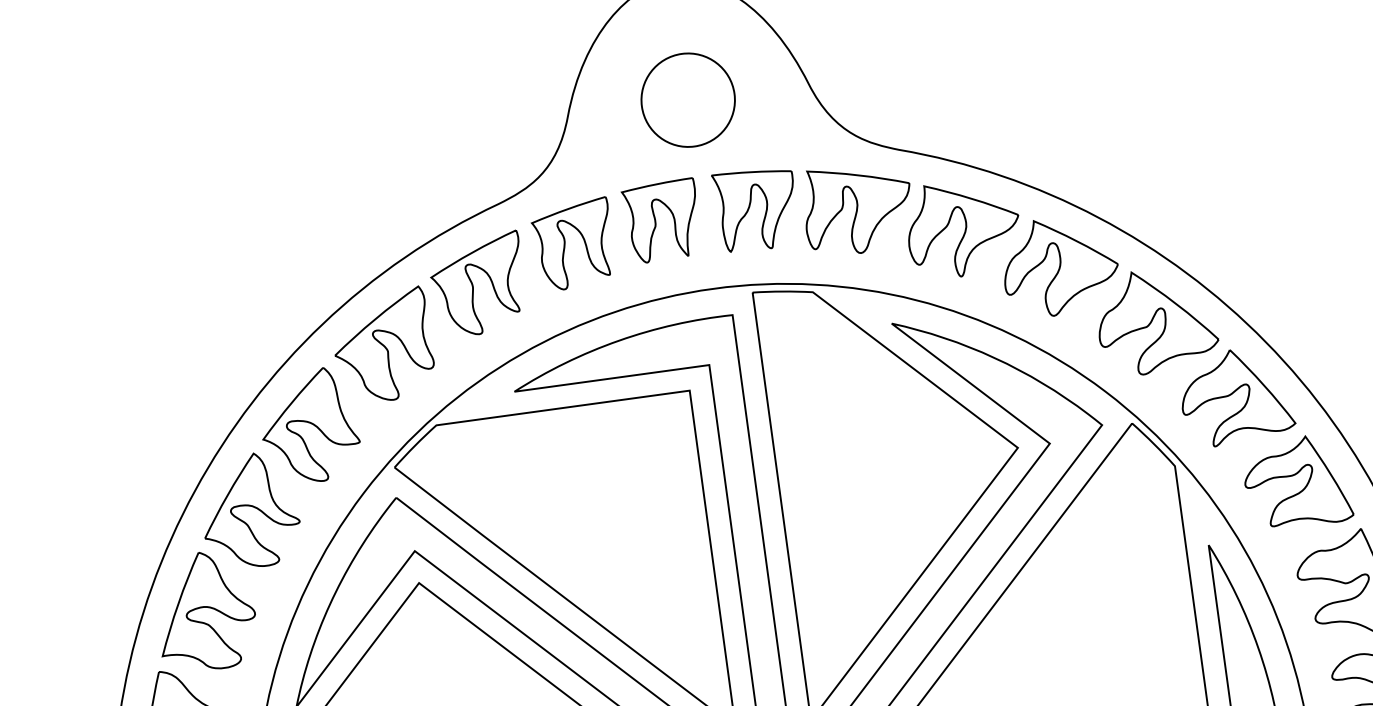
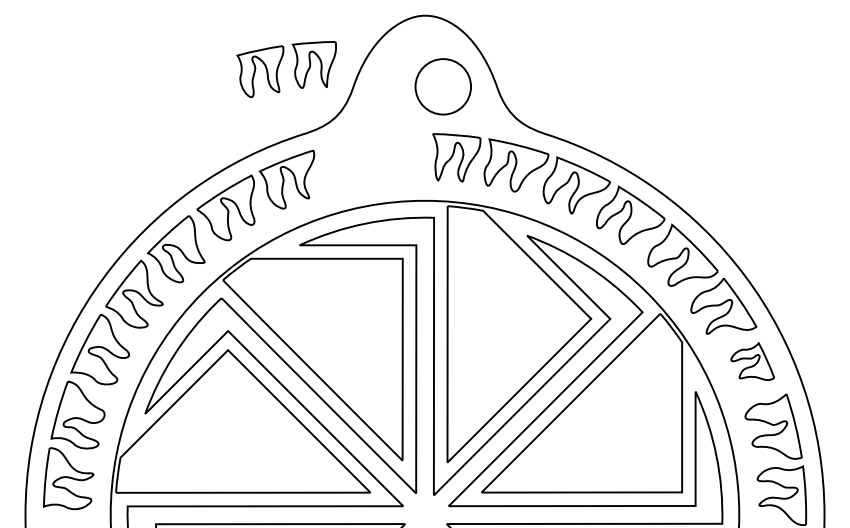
part: (686, 99) -> (442, 86), moved
part: (604, 231) -> (279, 66), moved
part: (1296, 482) -> (752, 361), size x0.7

